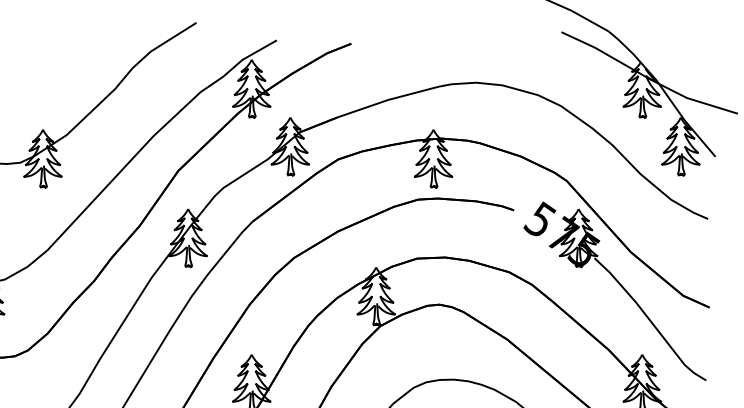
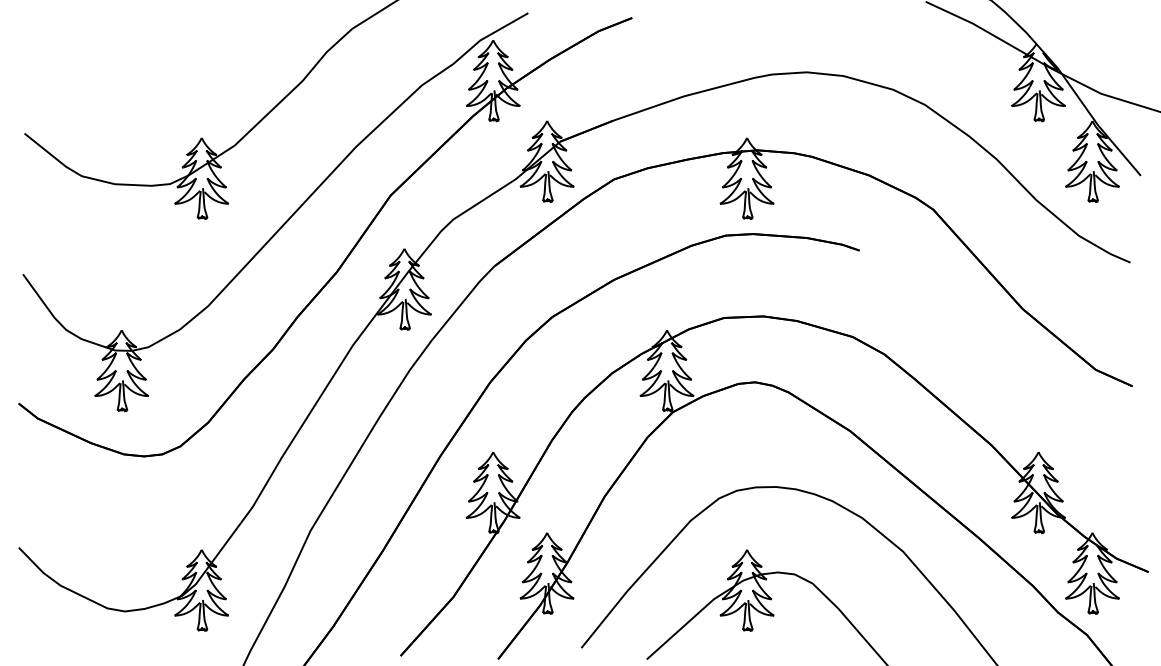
part: (620, 285) -> (1007, 355), removed

